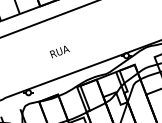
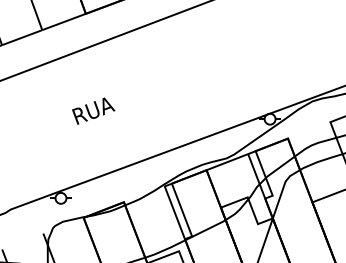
text: (59, 51) -> (92, 110), moved

